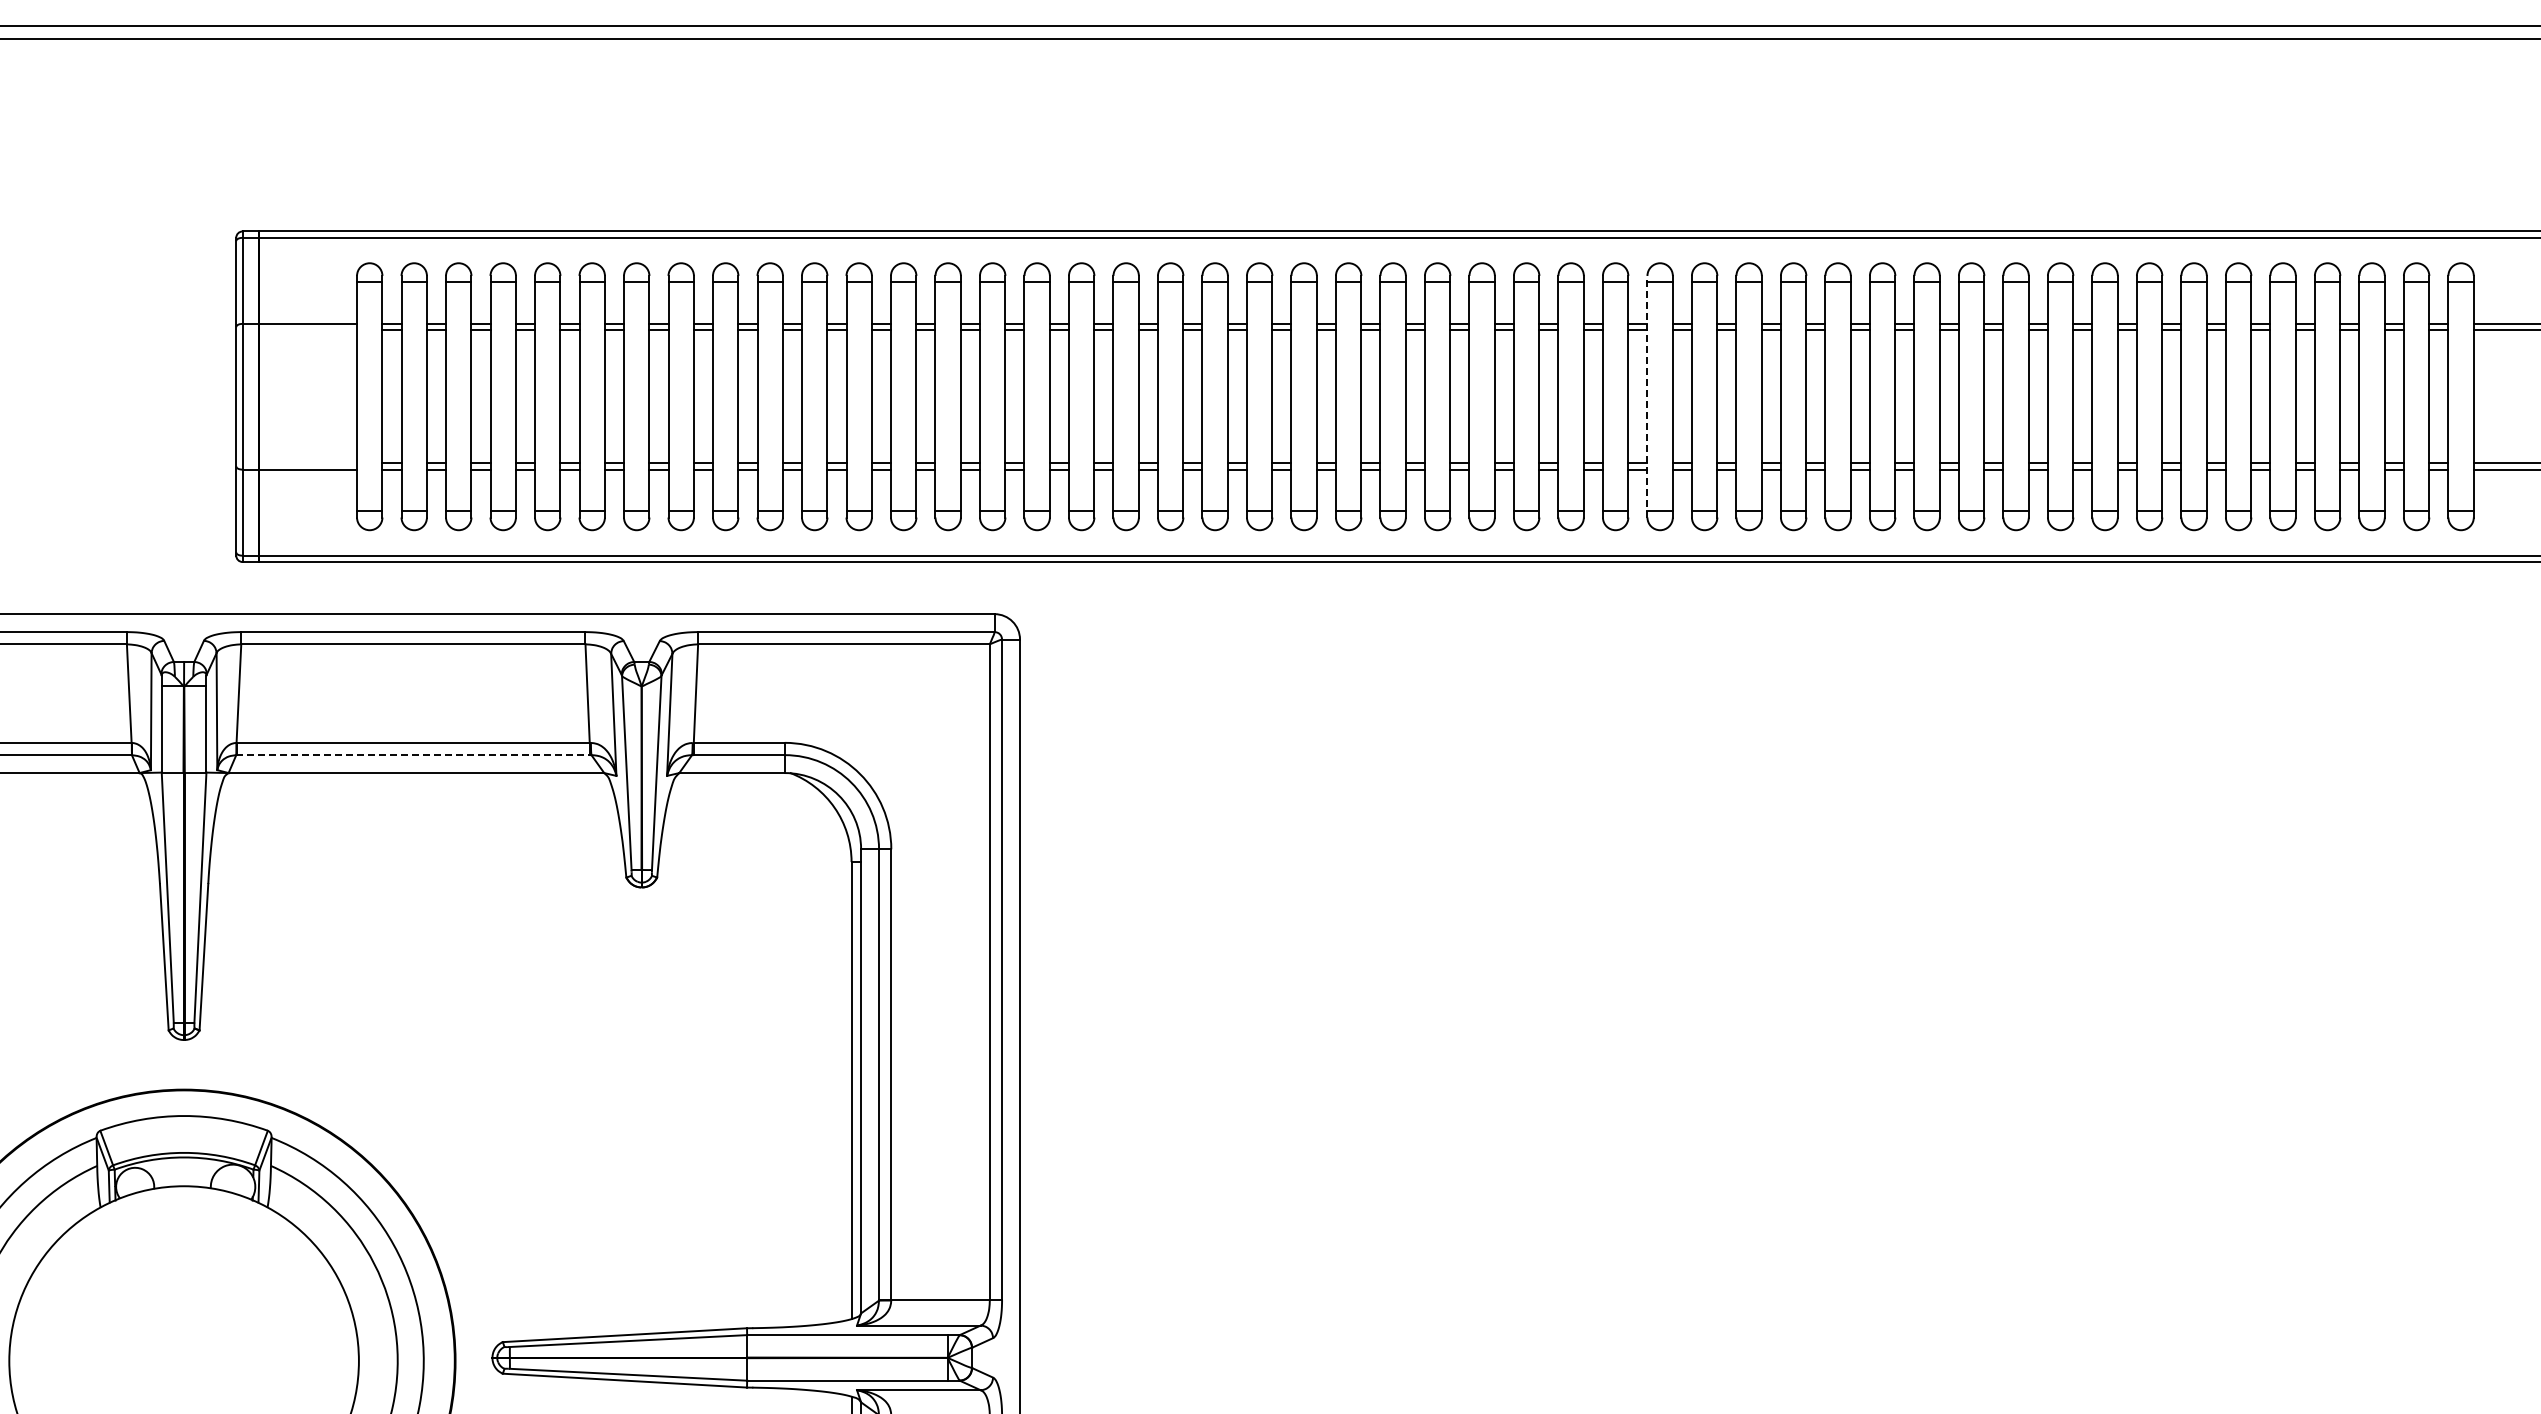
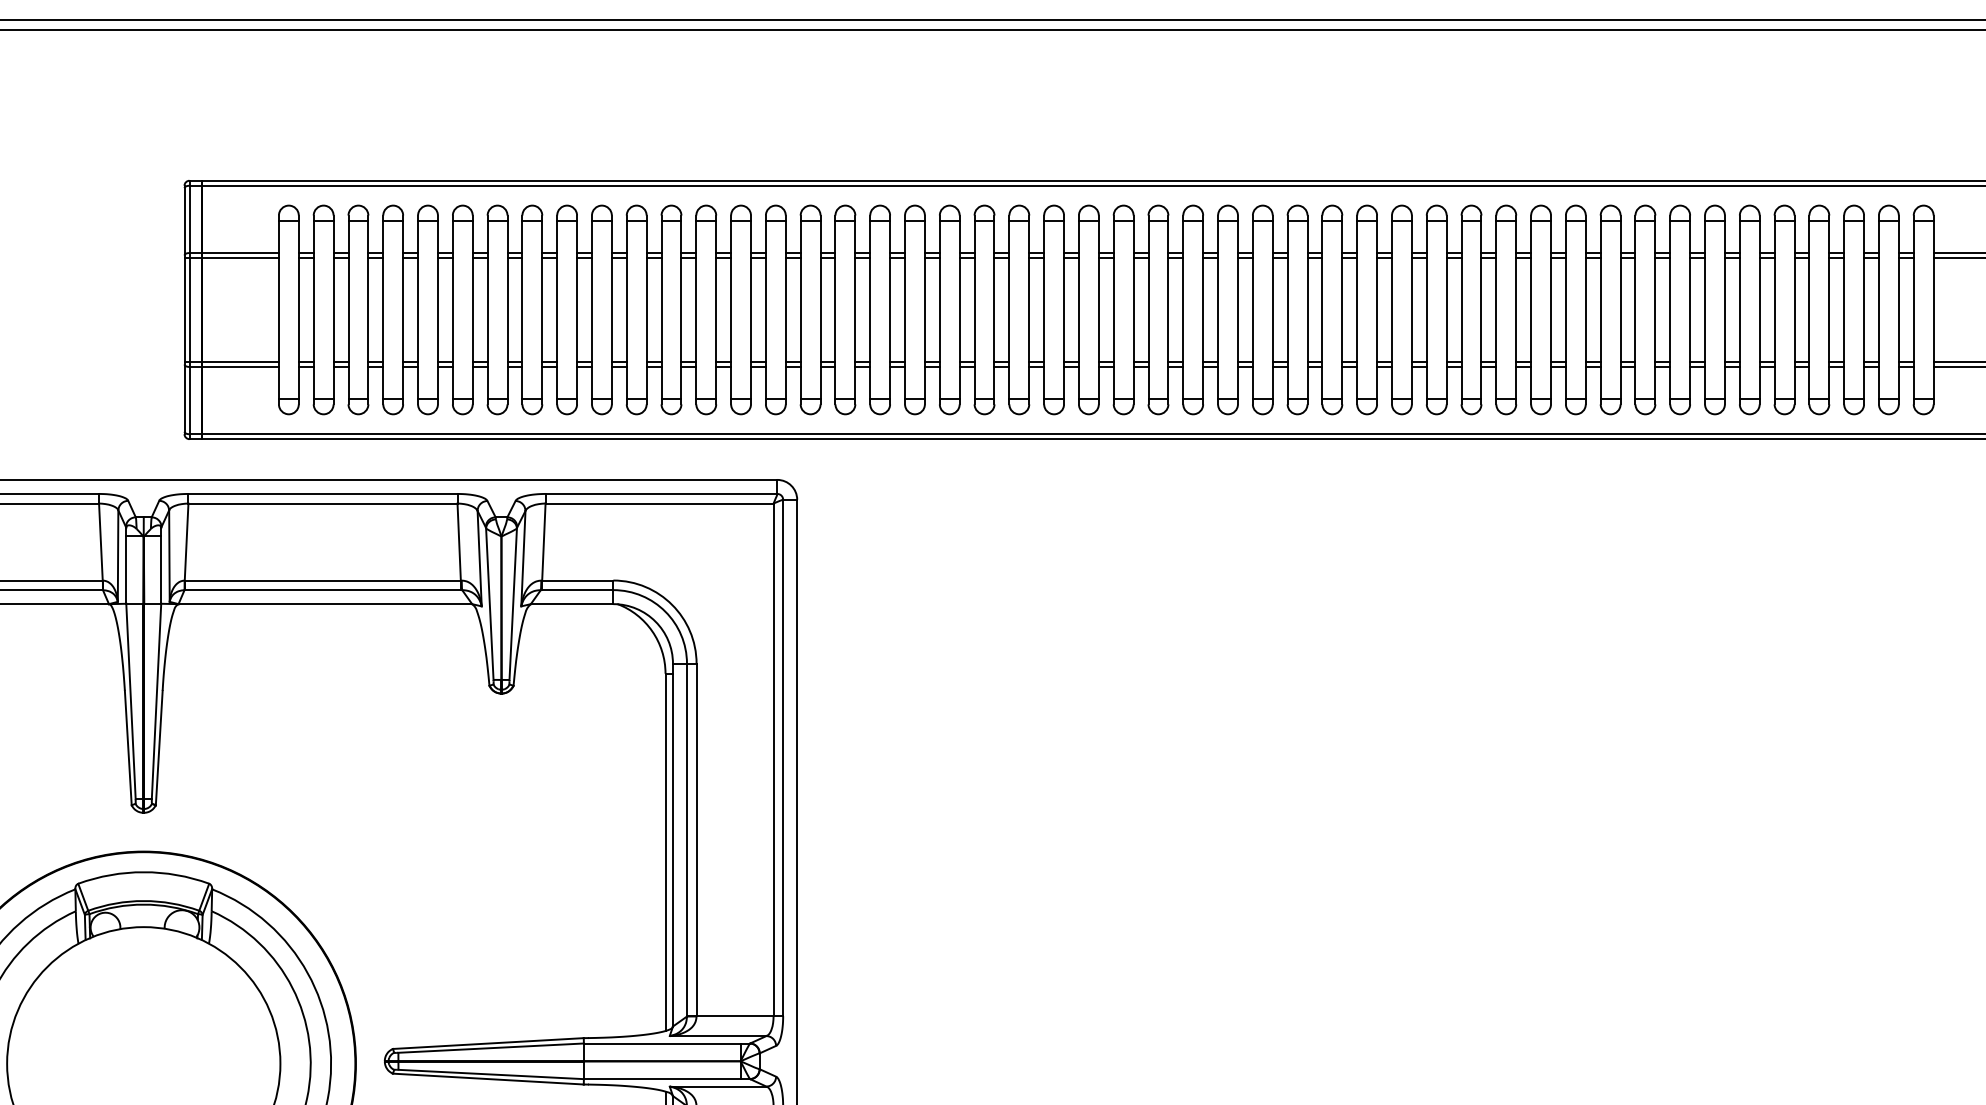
line: (296, 330) -> (231, 258), added
line: (1647, 396) -> (1287, 309), dashed -> solid
line: (296, 463) -> (231, 362), added
line: (413, 755) -> (323, 590), dashed -> solid

